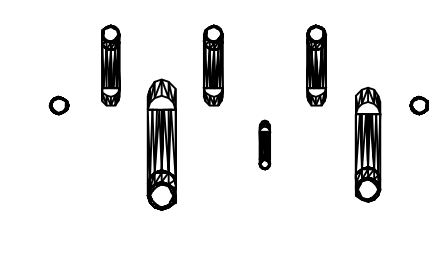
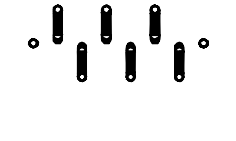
part: (160, 144) -> (81, 61), size x0.62
part: (264, 144) -> (130, 61), size x1.67
part: (368, 144) -> (179, 61), size x0.71

